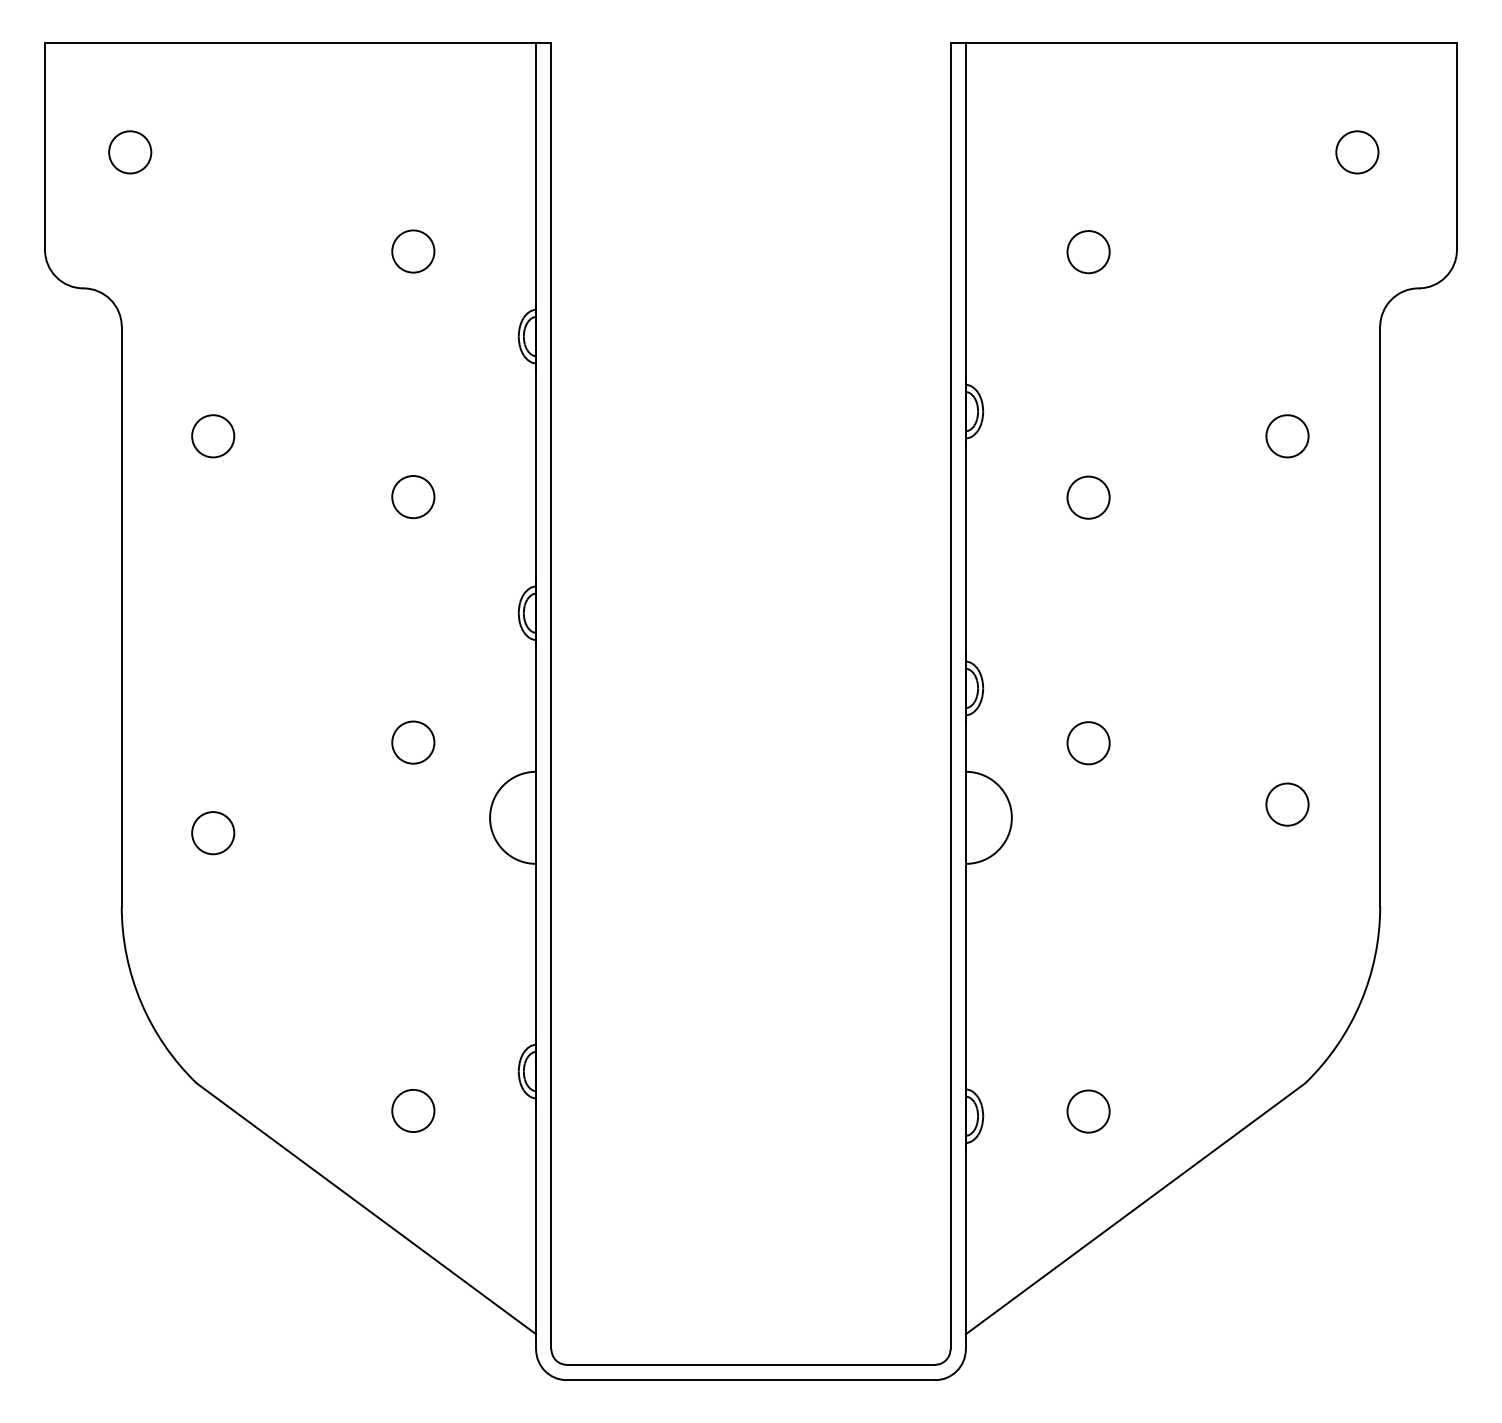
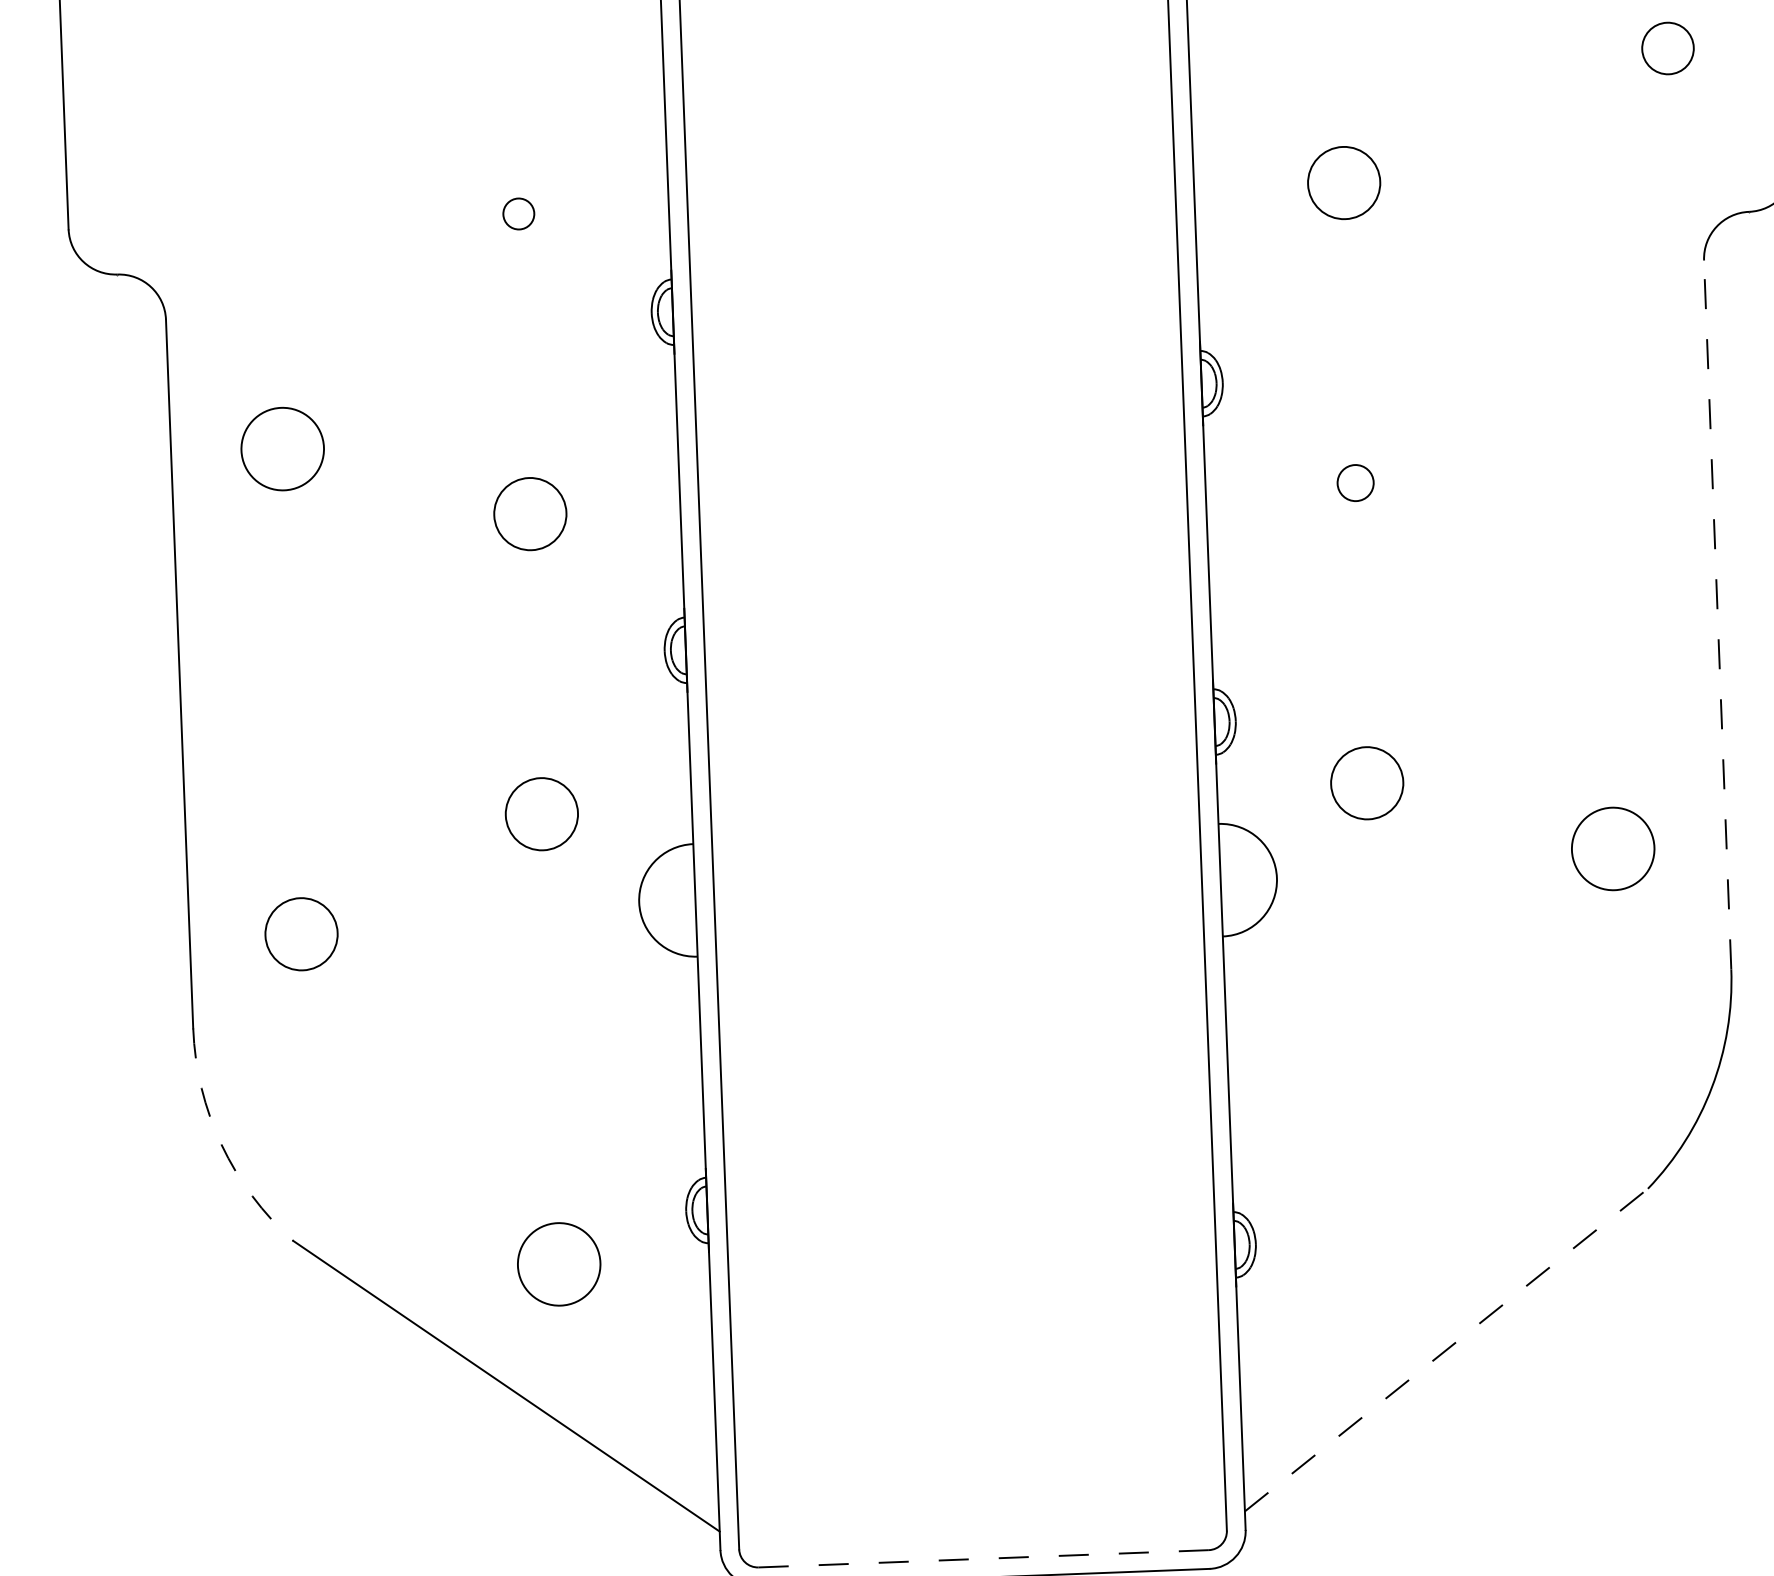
circle: (130, 152) -> (168, 106), removed
circle: (413, 251) -> (519, 213), size x0.6
circle: (1088, 252) -> (1344, 183), size x1.4
circle: (213, 436) -> (283, 449), size x1.6
circle: (1287, 436) -> (1595, 399), removed
circle: (413, 497) -> (530, 514), size x1.4
circle: (1088, 497) -> (1355, 482), size x0.7
line: (1380, 616) -> (1718, 614), solid -> dashed
circle: (413, 742) -> (542, 814), size x1.4
circle: (1088, 743) -> (1367, 783), size x1.4
circle: (1287, 804) -> (1613, 848), size x1.6
circle: (213, 833) -> (301, 934), size x1.4
arc: (141, 1002) -> (221, 1144), solid -> dashed
circle: (413, 1110) -> (559, 1263), size x1.6
circle: (1088, 1111) -> (1384, 1233), removed
line: (1135, 1208) -> (1446, 1349), solid -> dashed
line: (750, 1364) -> (983, 1558), solid -> dashed

